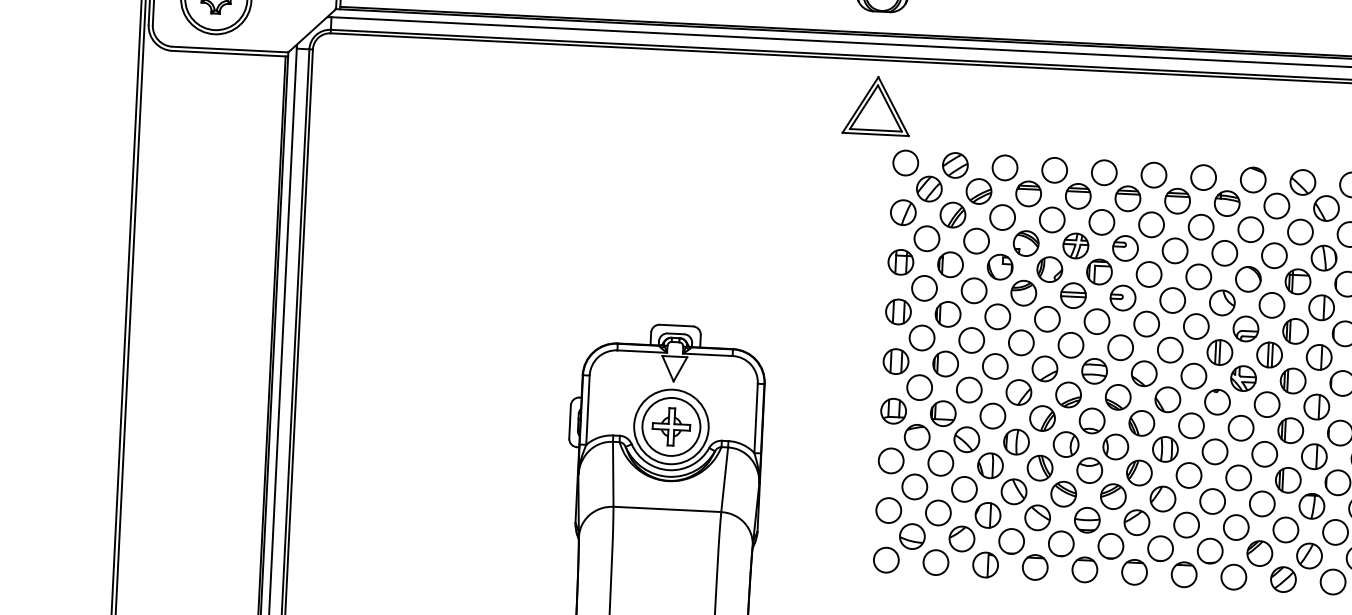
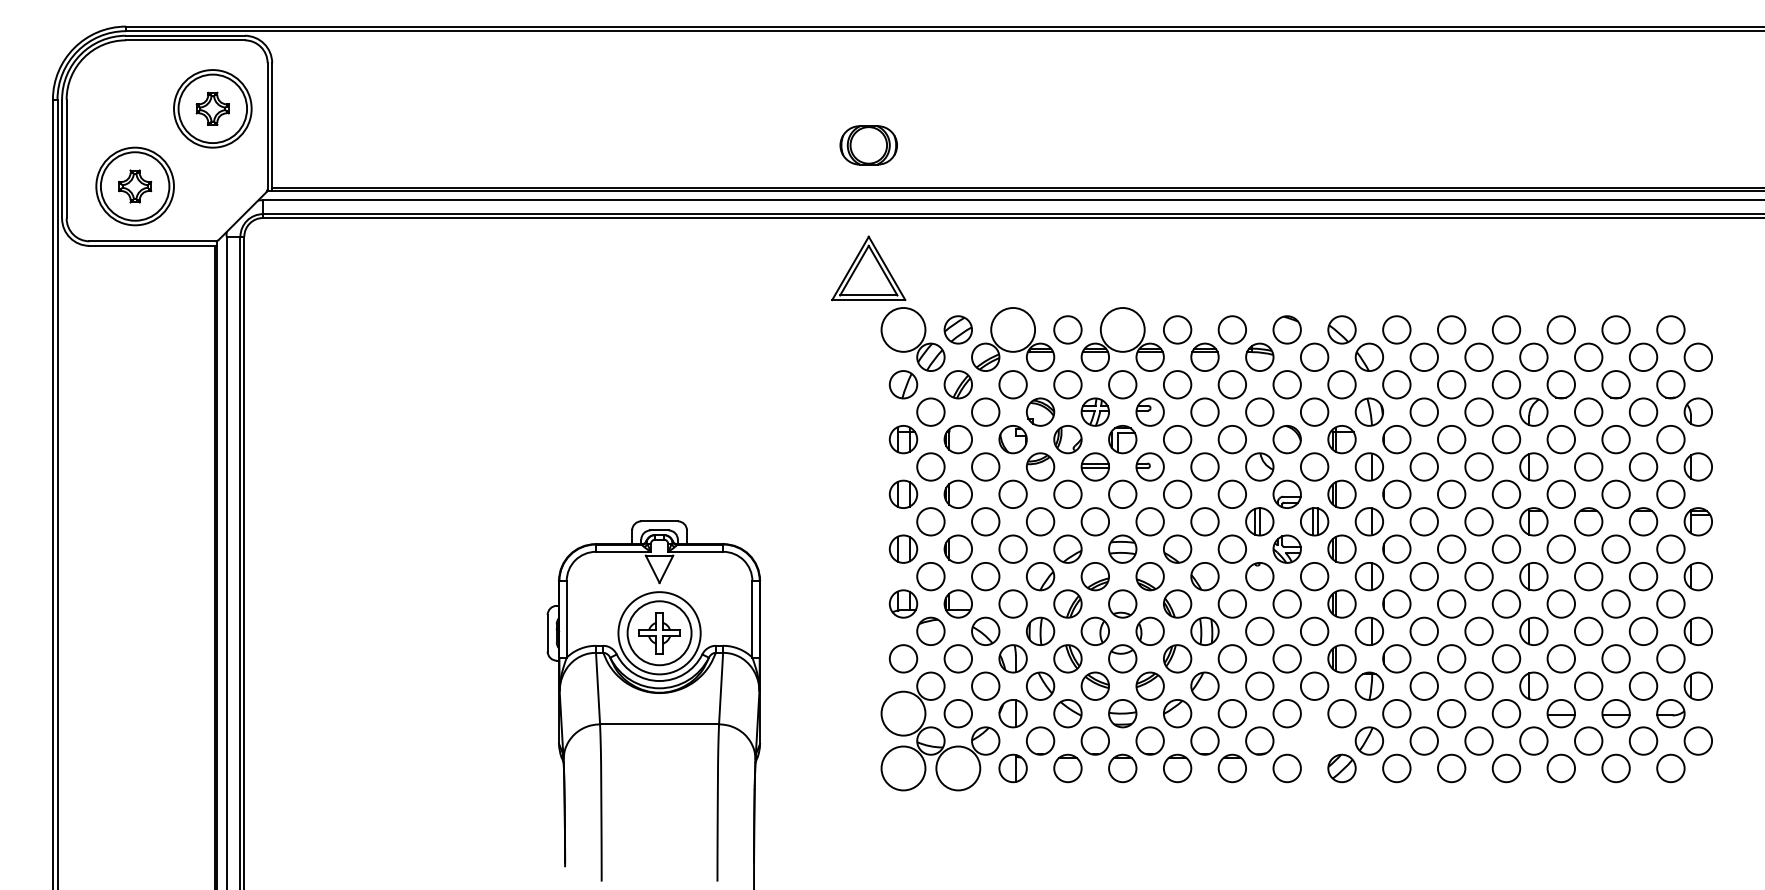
circle: (905, 162) -> (903, 329), size x1.6
circle: (1004, 167) -> (1012, 329), size x1.6
circle: (1104, 172) -> (1122, 329), size x1.6
circle: (888, 510) -> (903, 713), size x1.6
part: (1259, 553) -> (1314, 740), removed
circle: (886, 560) -> (903, 768), size x1.6
circle: (936, 562) -> (958, 768), size x1.6

